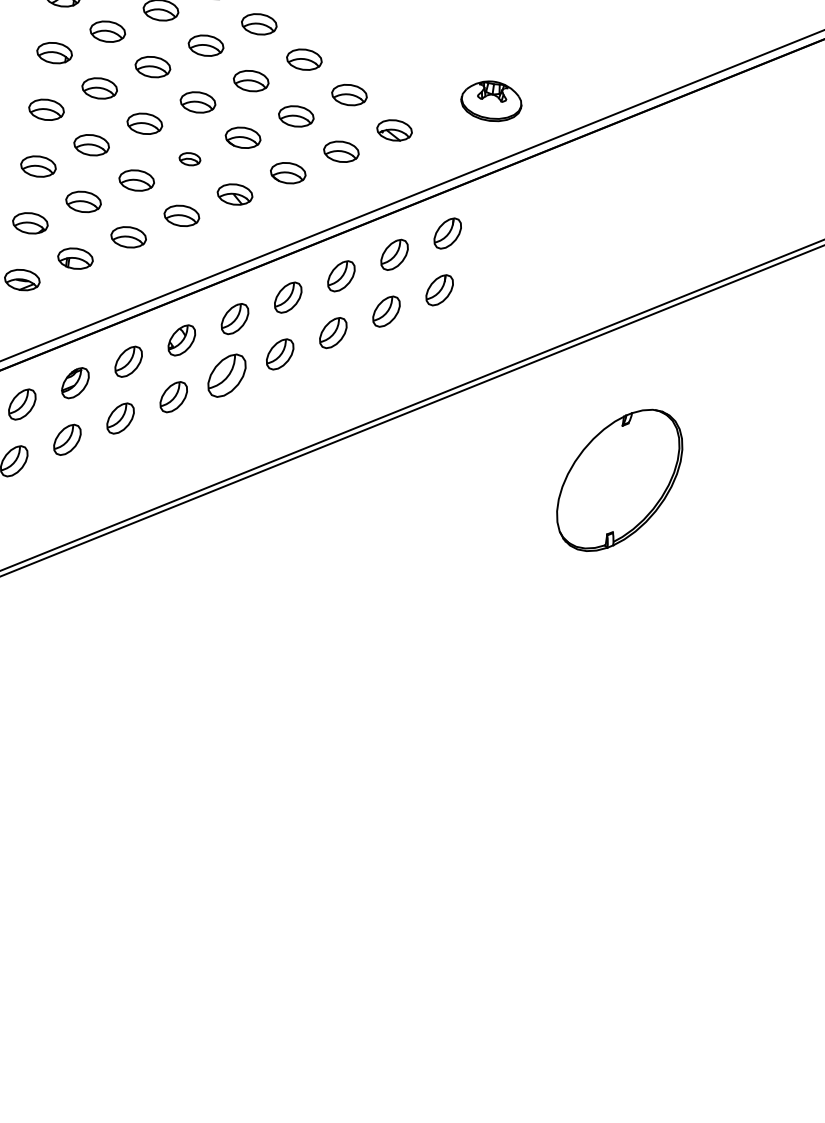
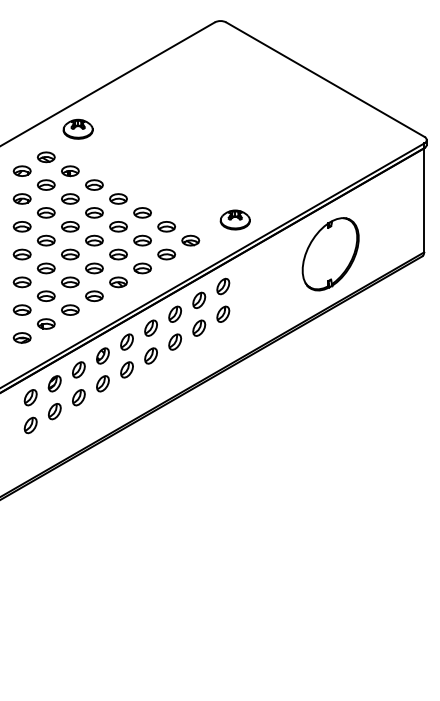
part: (190, 159) -> (94, 268), size x1.67
part: (226, 374) -> (126, 369), size x0.71
part: (619, 480) -> (330, 254), moved

